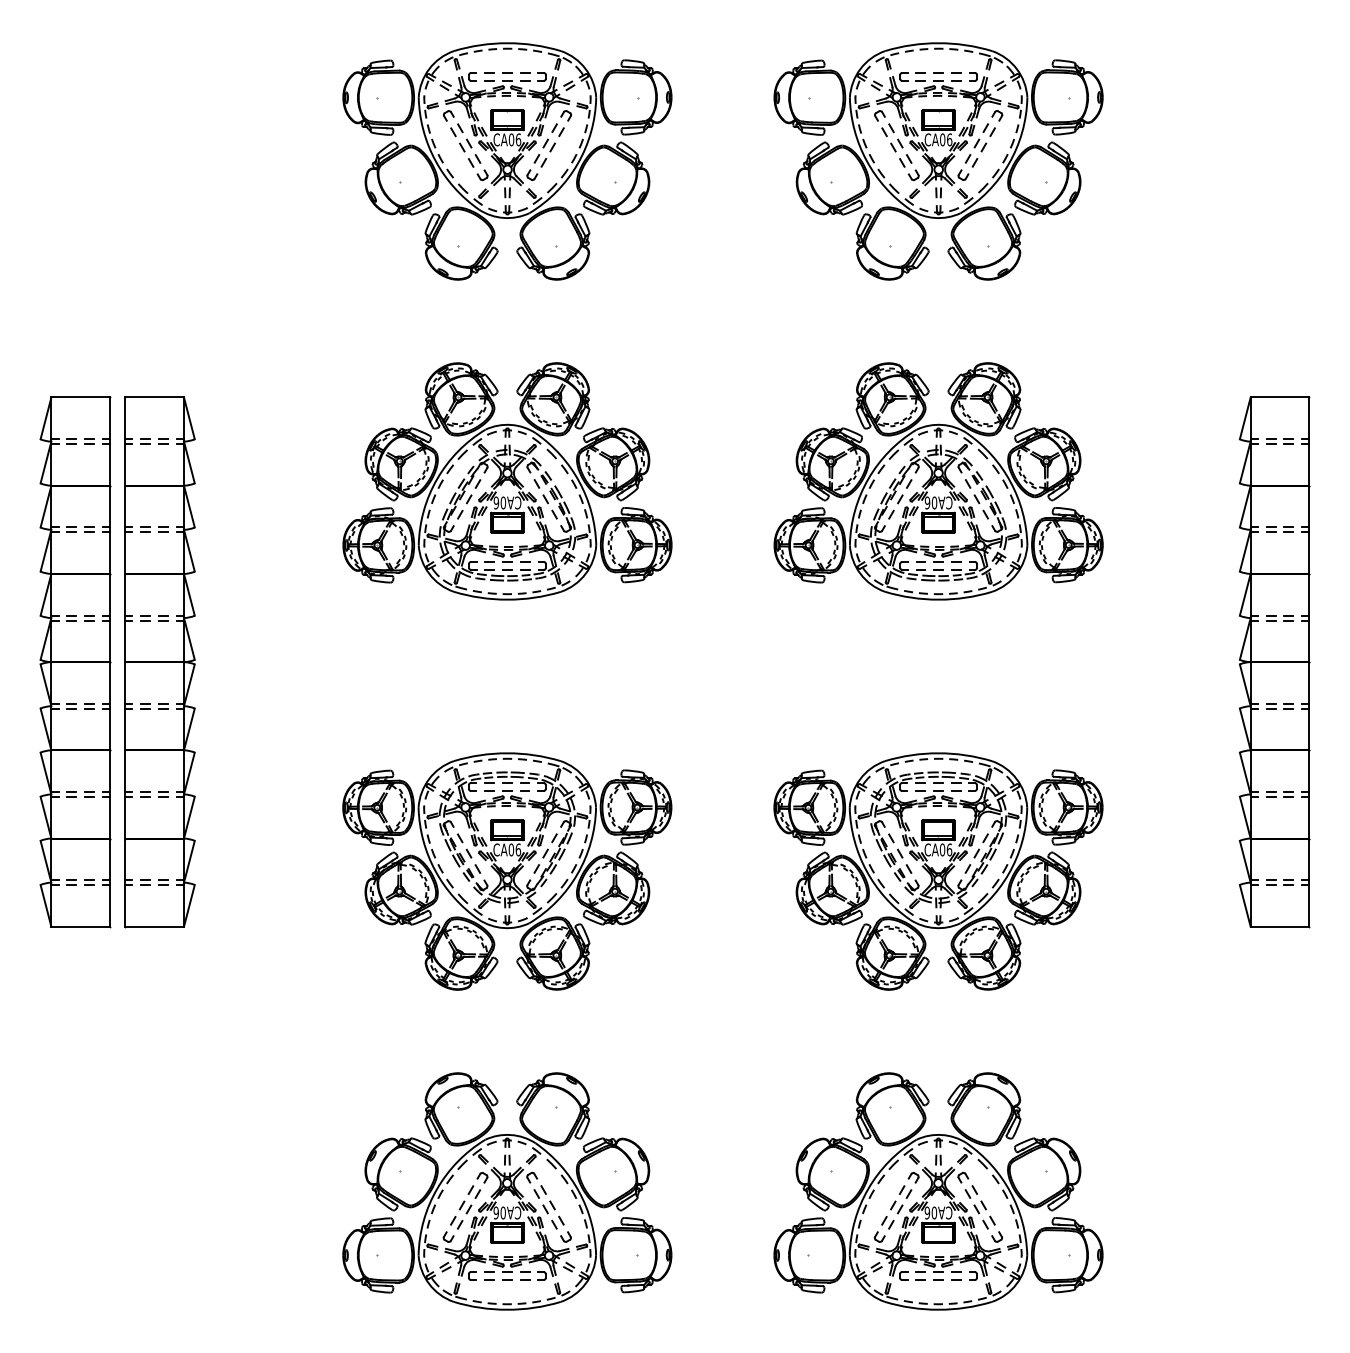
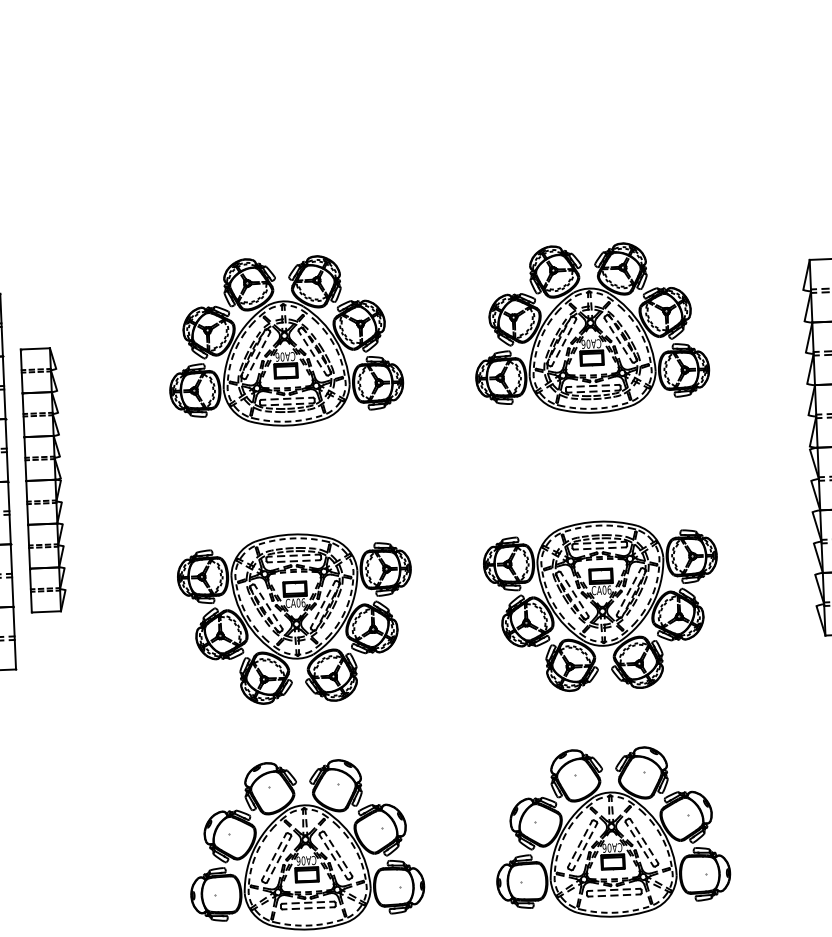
part: (507, 161) -> (275, 114), removed
part: (938, 161) -> (581, 101), removed
part: (159, 662) -> (43, 480), size x0.7

